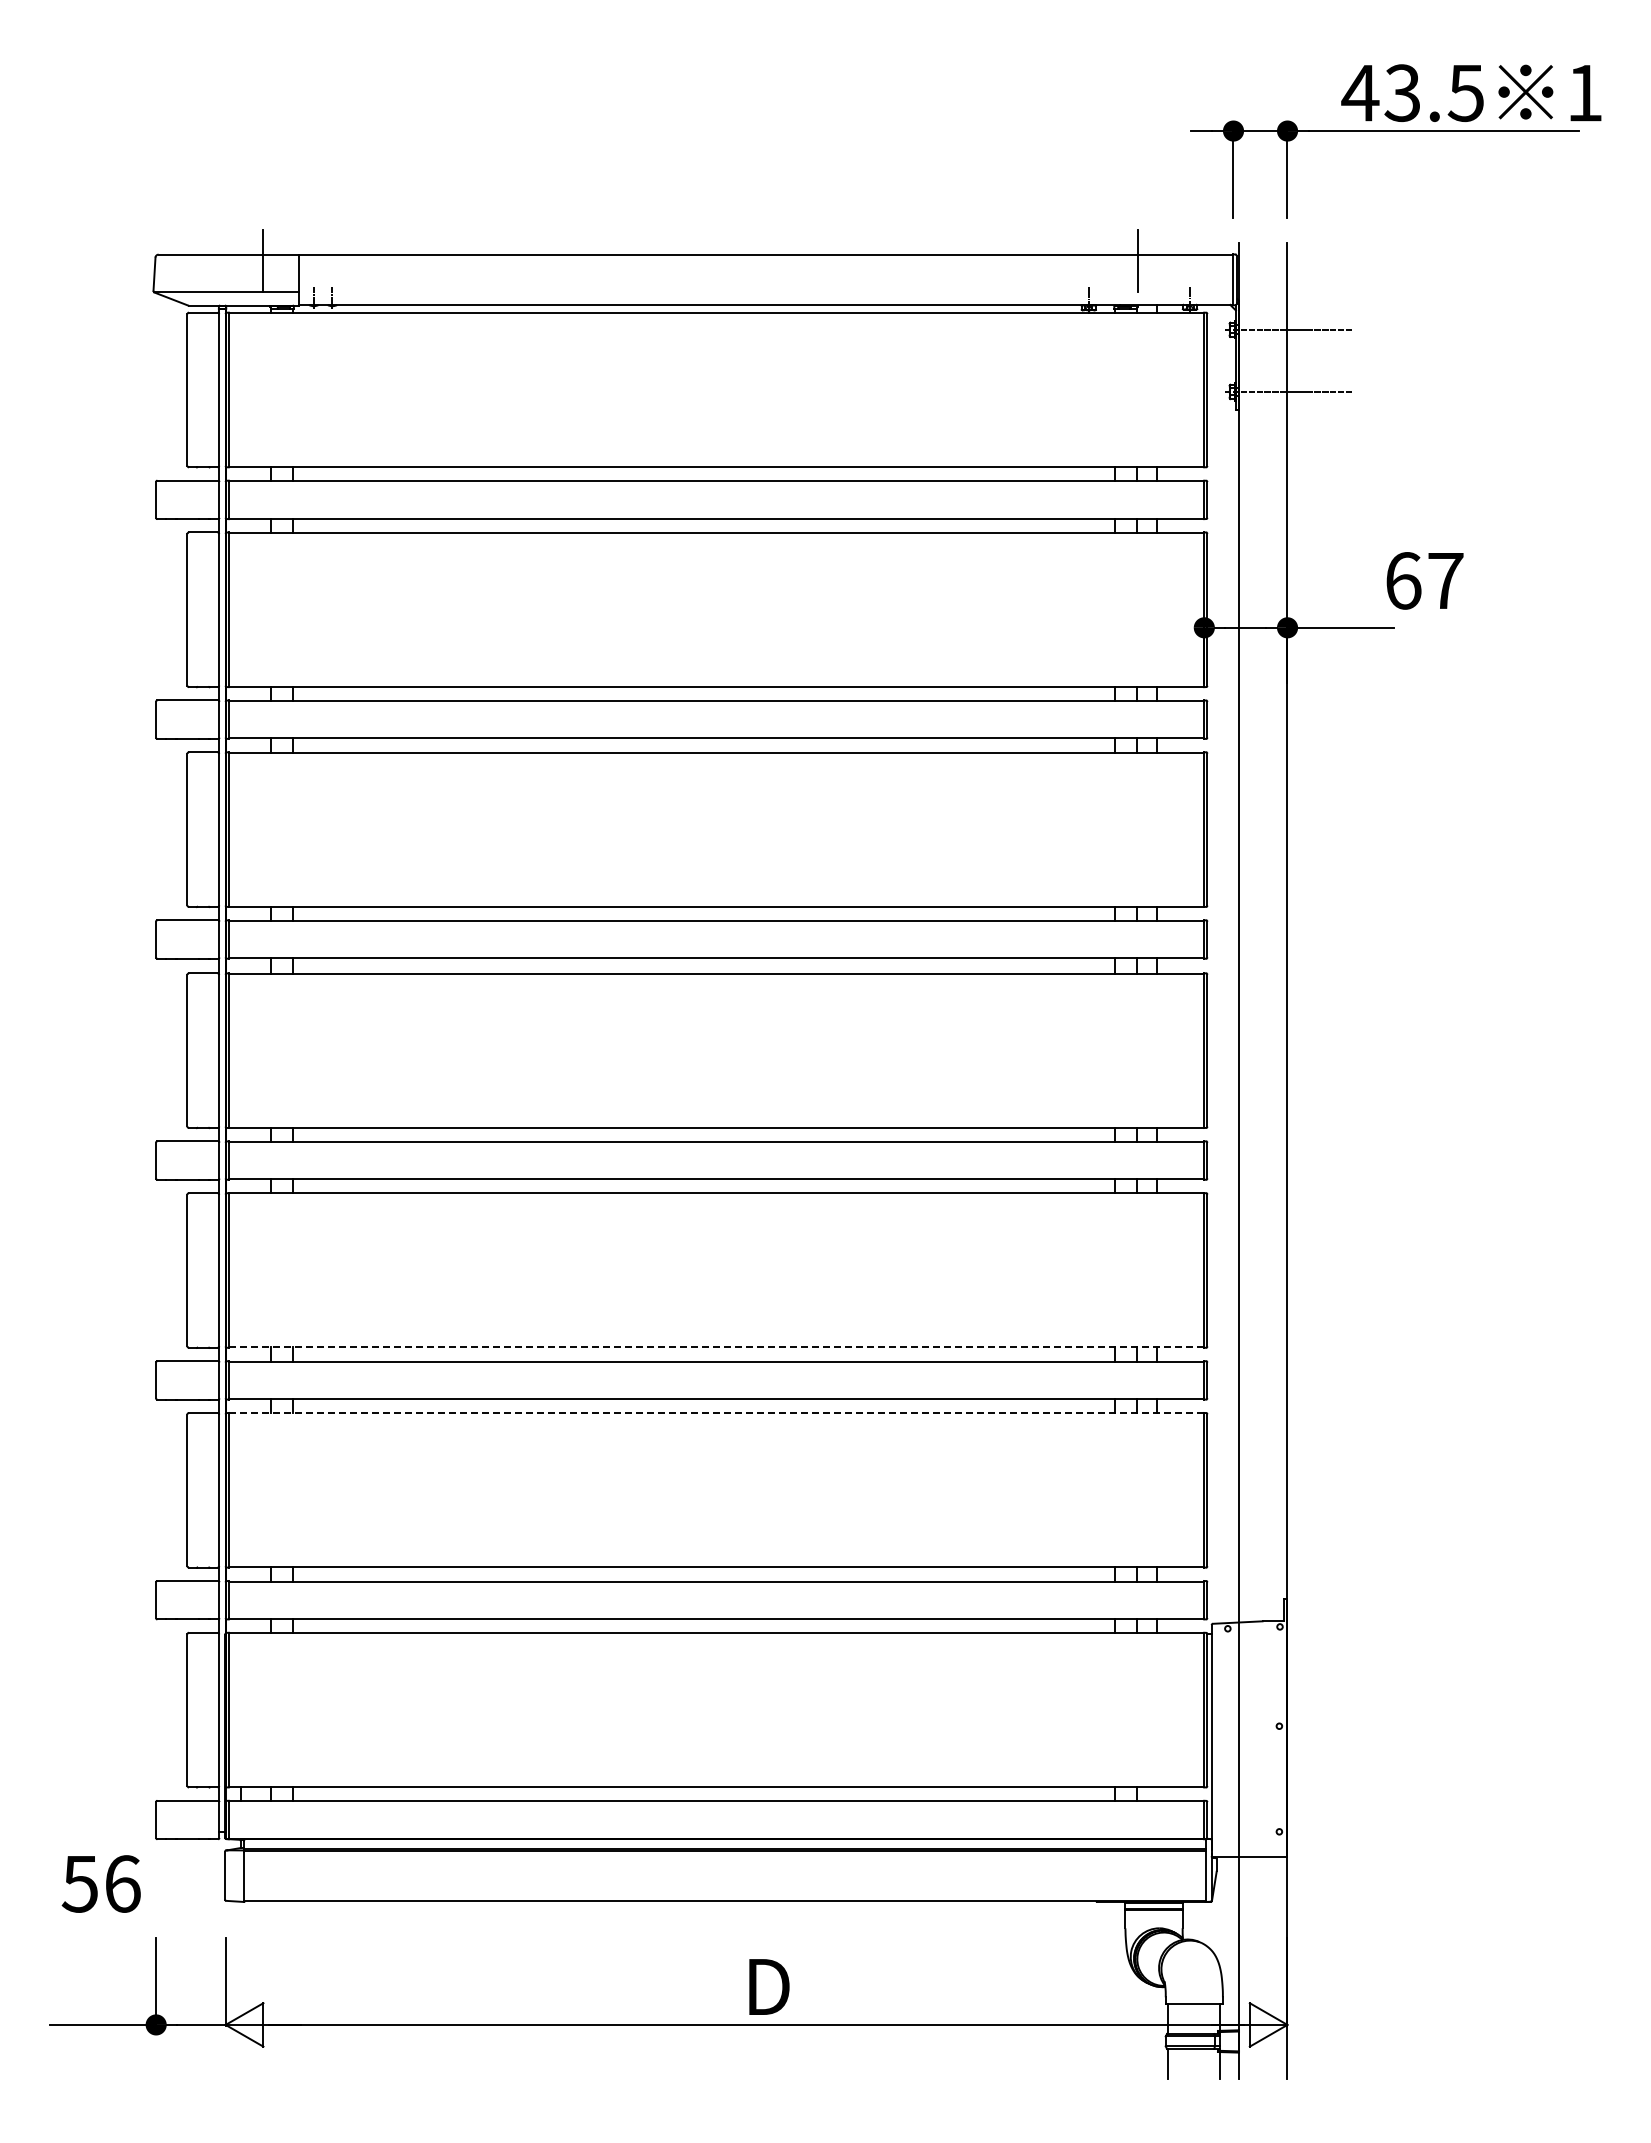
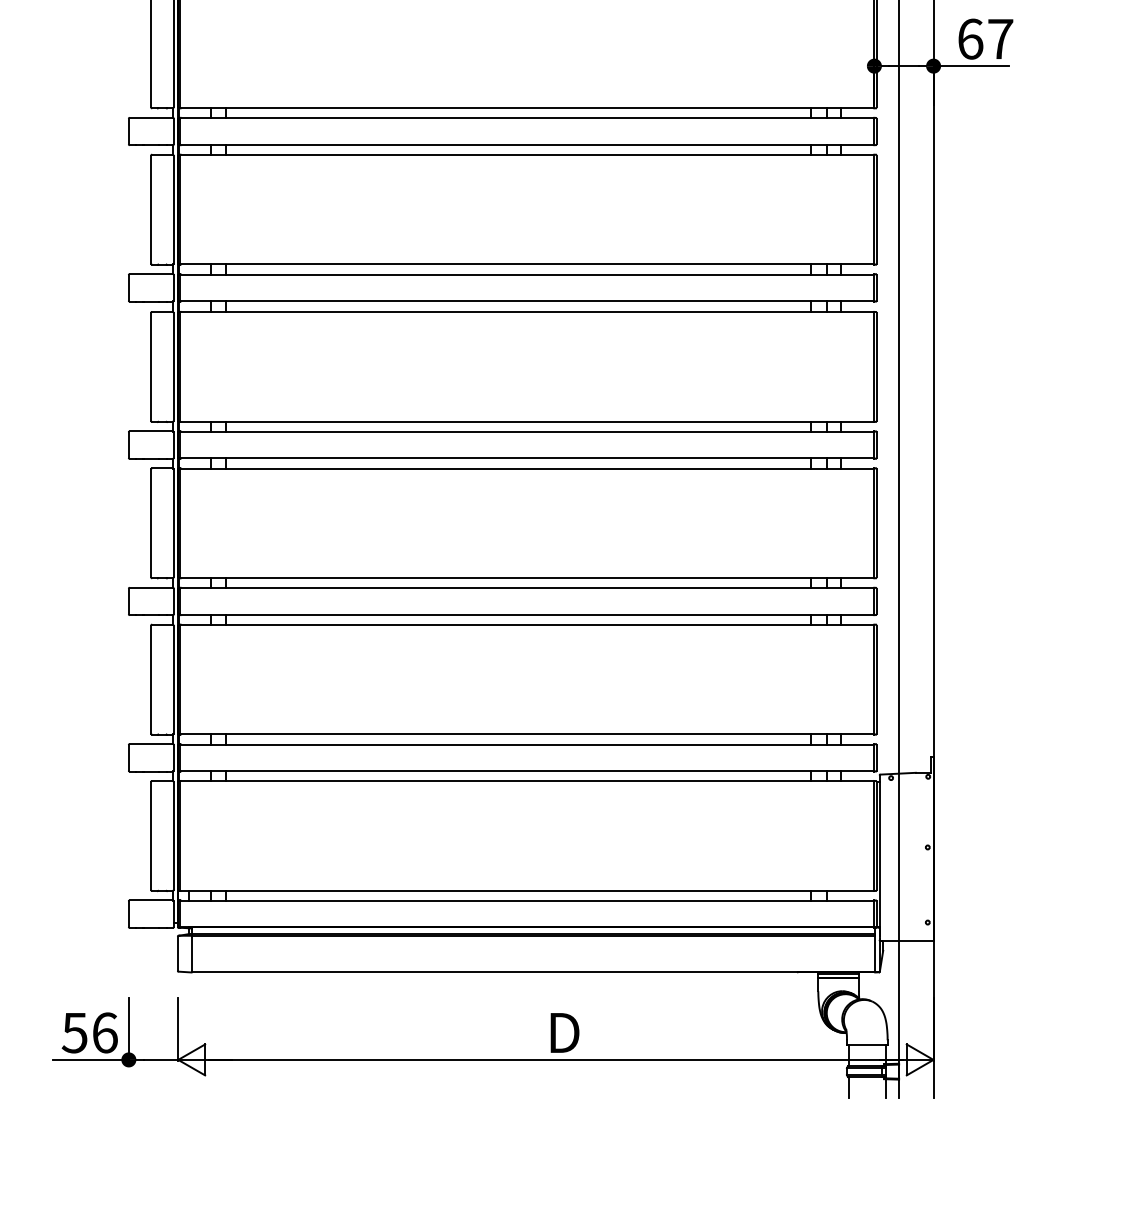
text: (1424, 580) -> (985, 38), moved
line: (716, 1347) -> (527, 578), dashed -> solid
line: (716, 1413) -> (527, 625), dashed -> solid
text: (100, 1883) -> (89, 1032), moved

